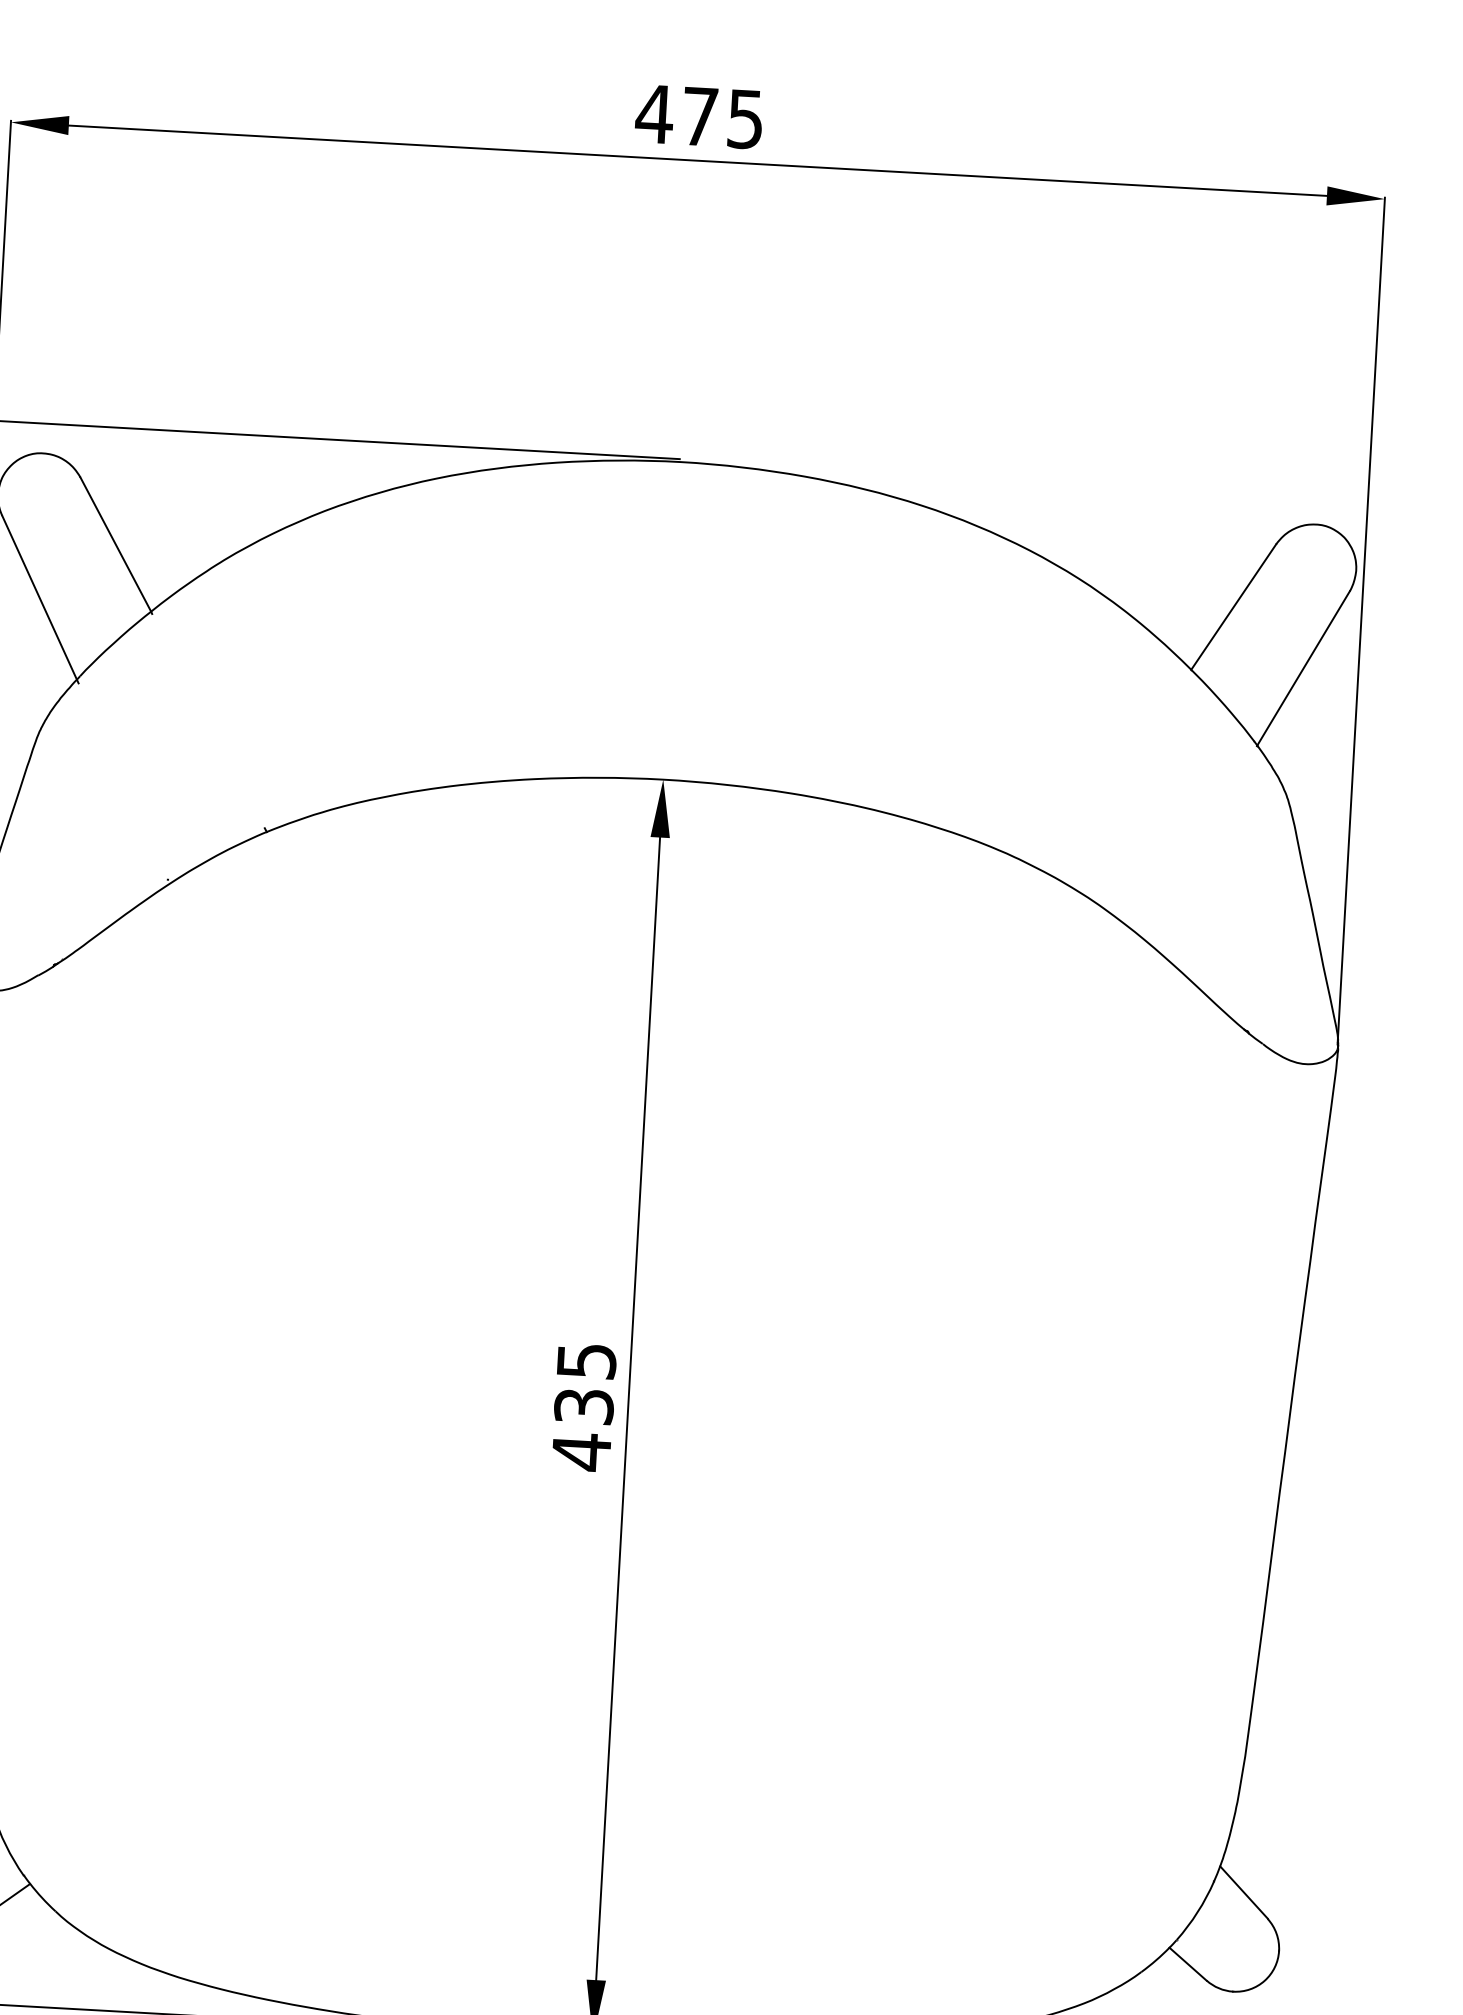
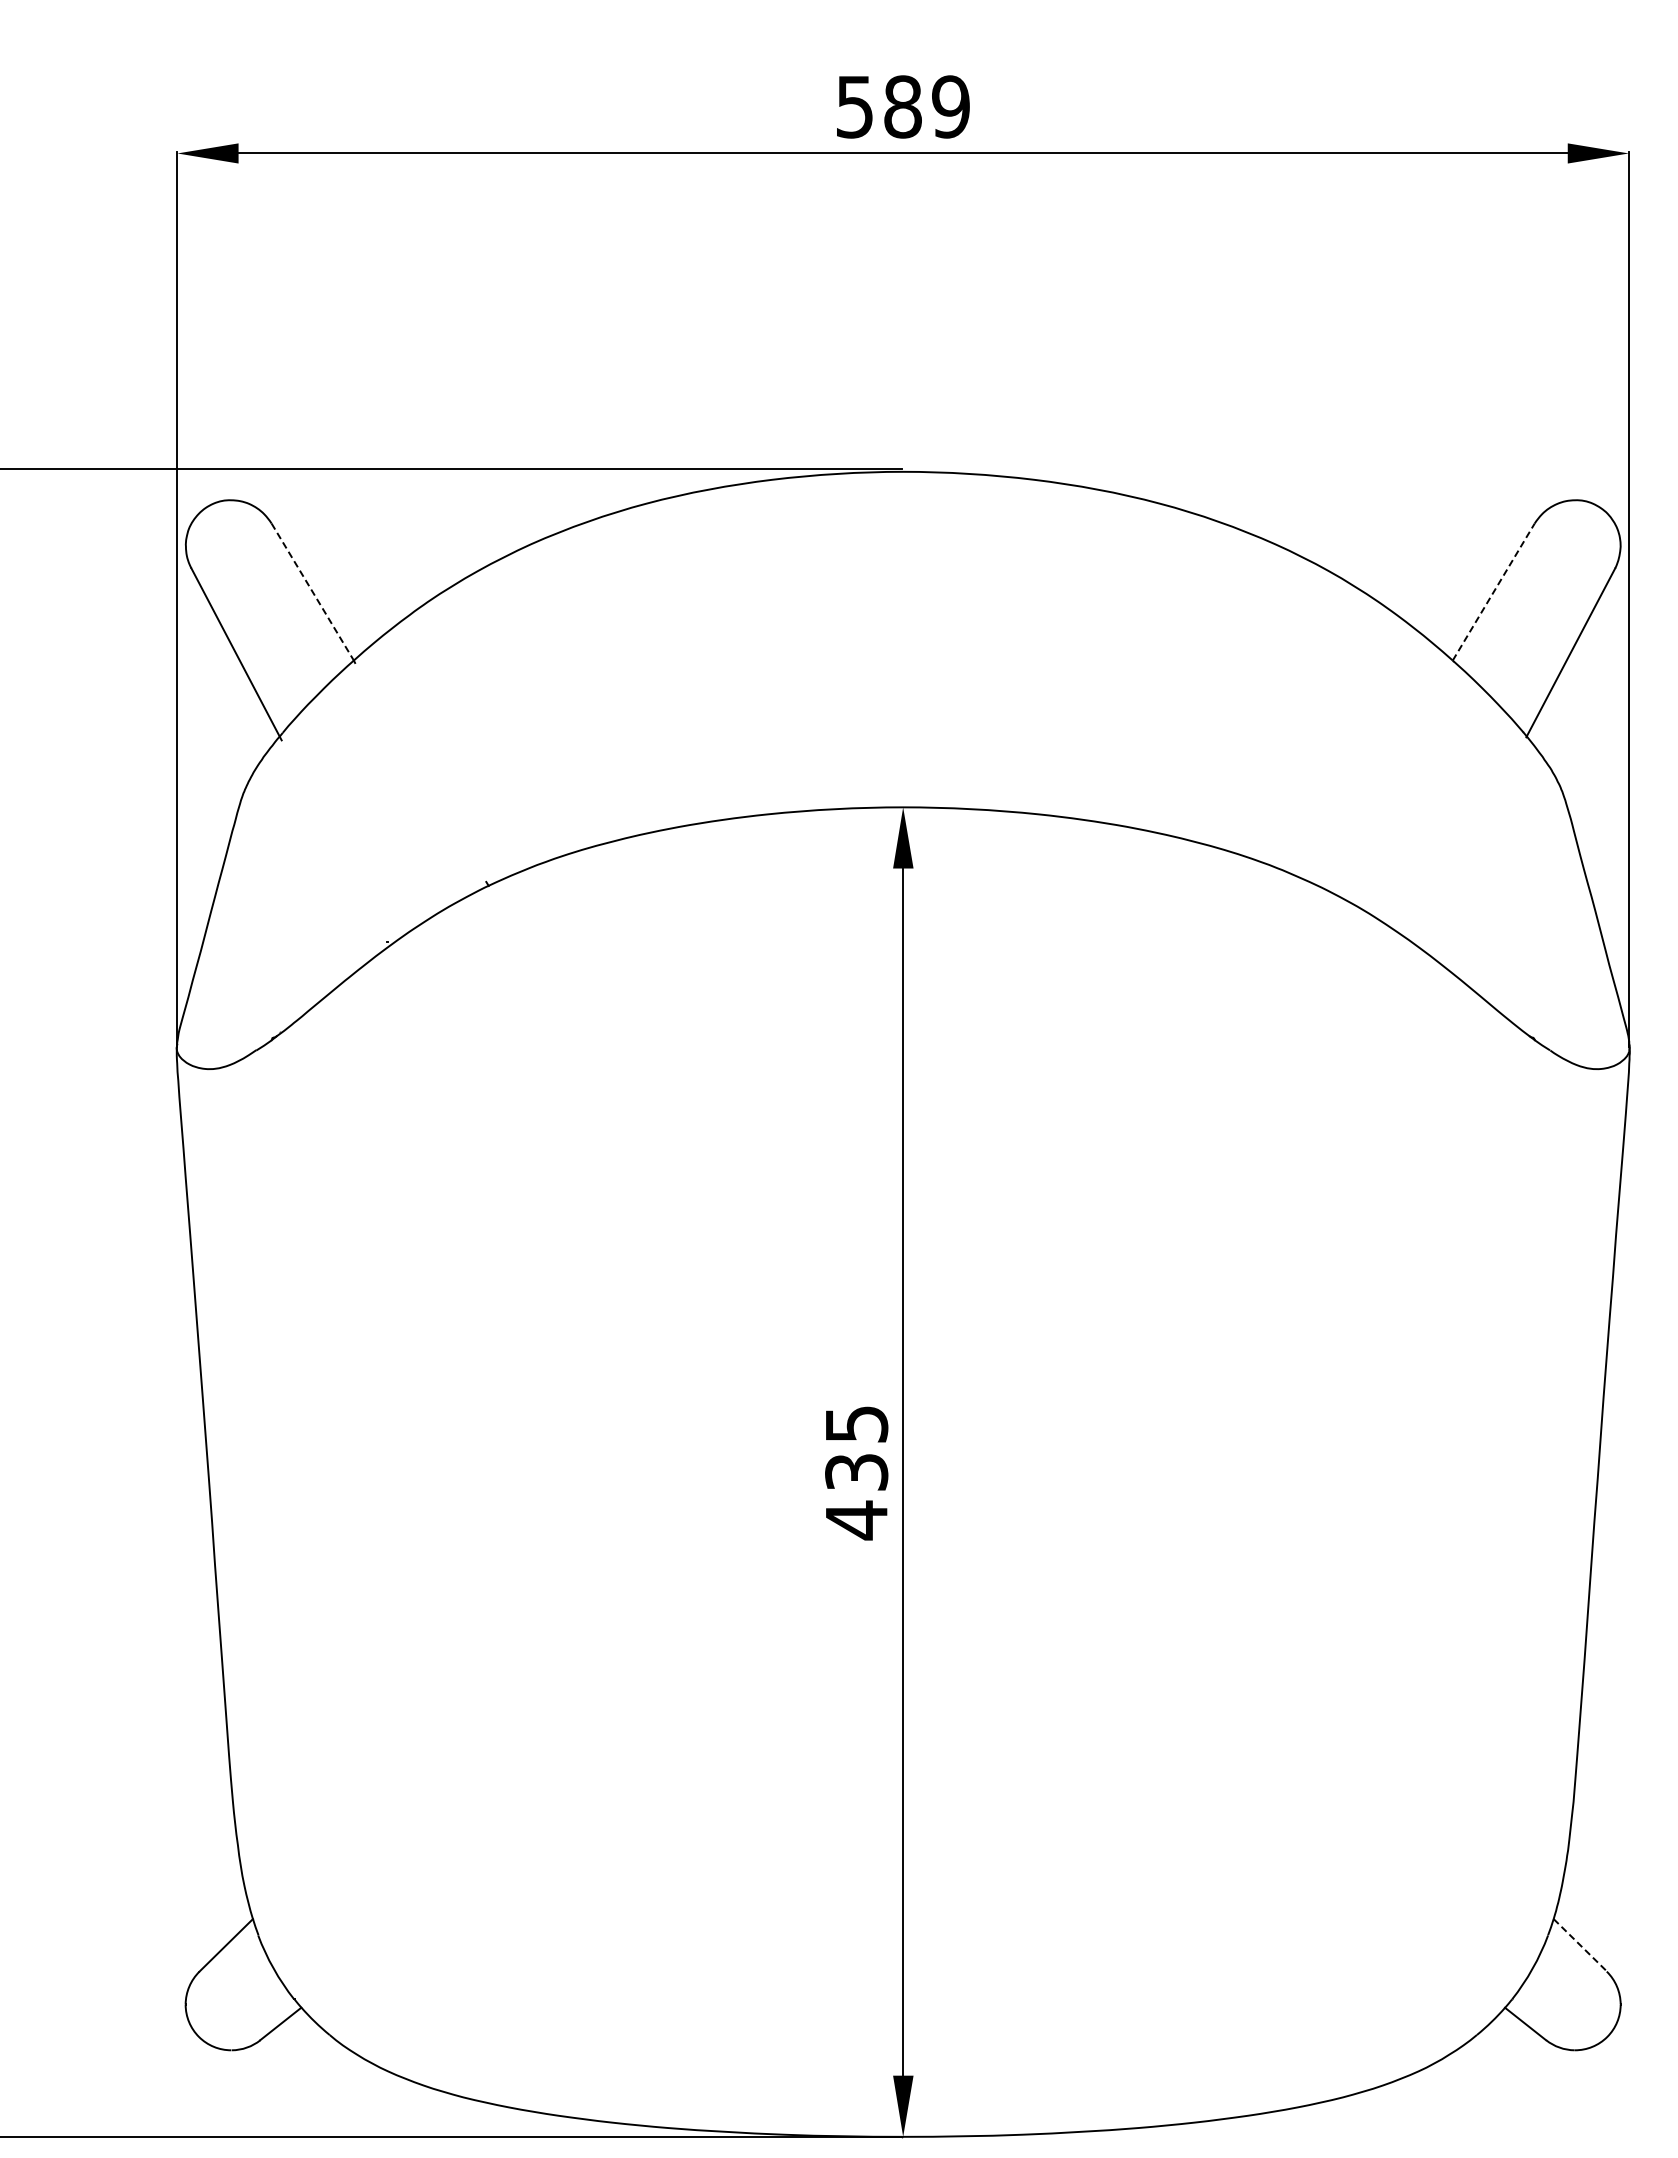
text: (698, 116) -> (901, 106), 475 -> 589
line: (115, 545) -> (312, 592), solid -> dashed
line: (1233, 607) -> (1493, 592), solid -> dashed
line: (1244, 1892) -> (1580, 1945), solid -> dashed

